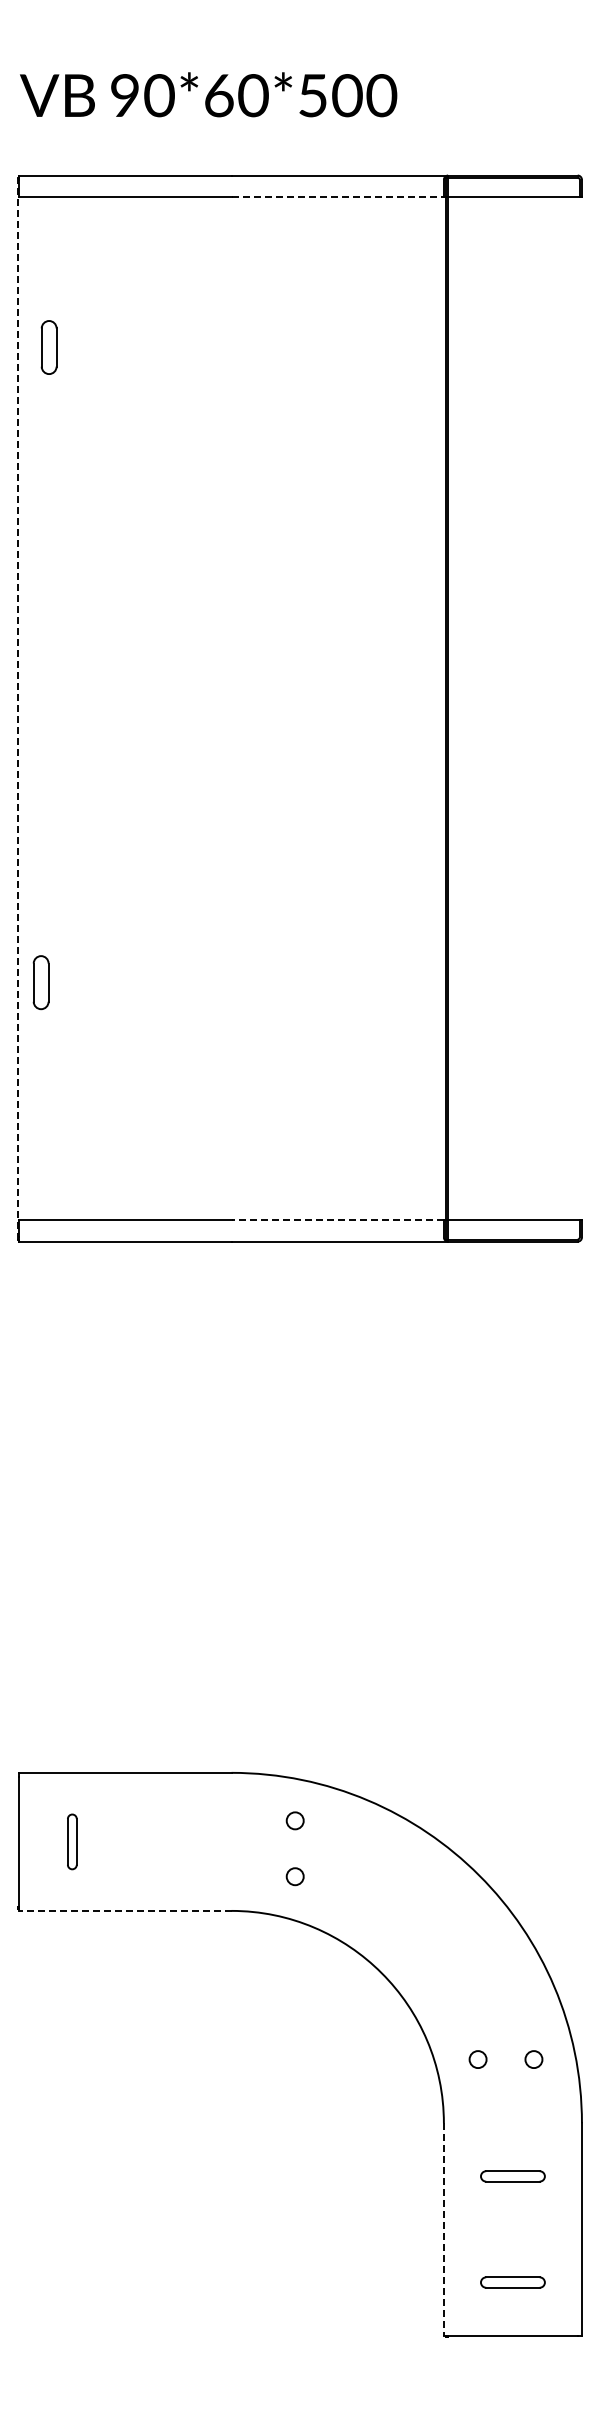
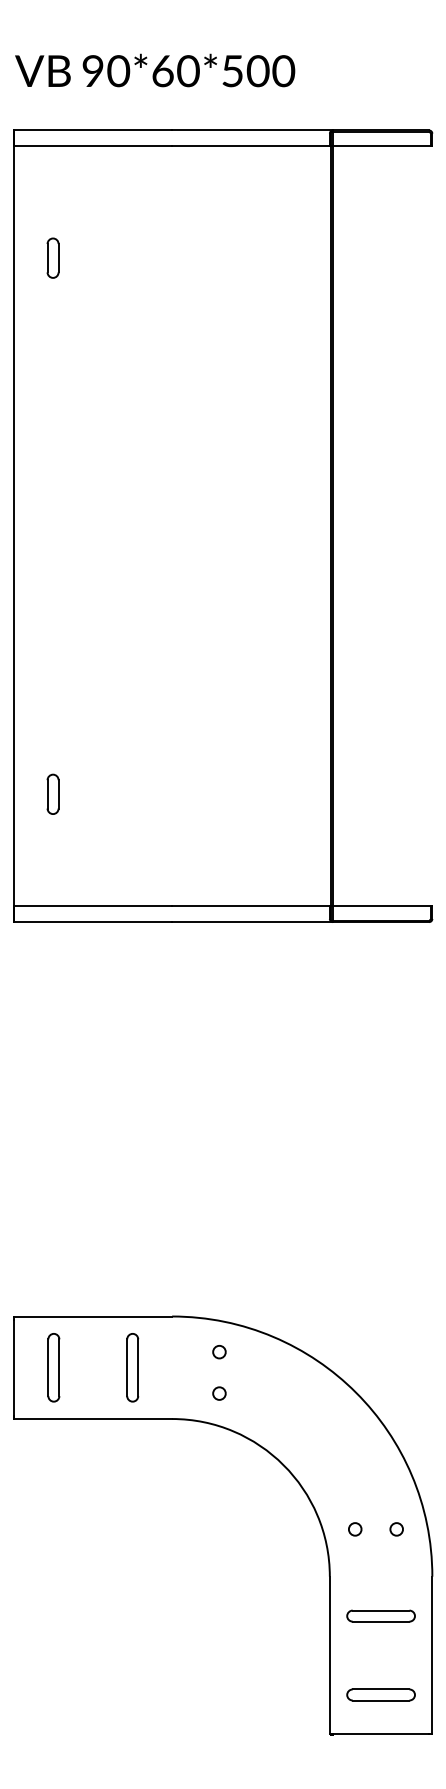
line: (338, 196) -> (251, 146), dashed -> solid
part: (48, 347) -> (52, 258), moved
line: (18, 708) -> (13, 526), dashed -> solid
part: (40, 982) -> (52, 794), moved
line: (337, 1220) -> (250, 906), dashed -> solid
part: (72, 1841) -> (54, 1367), size x1.67
part: (178, 1841) -> (132, 1367), added
line: (124, 1910) -> (92, 1418), dashed -> solid
part: (512, 2176) -> (380, 1616), size x1.43
line: (443, 2229) -> (329, 1655), dashed -> solid
part: (512, 2282) -> (380, 1694), size x1.43

